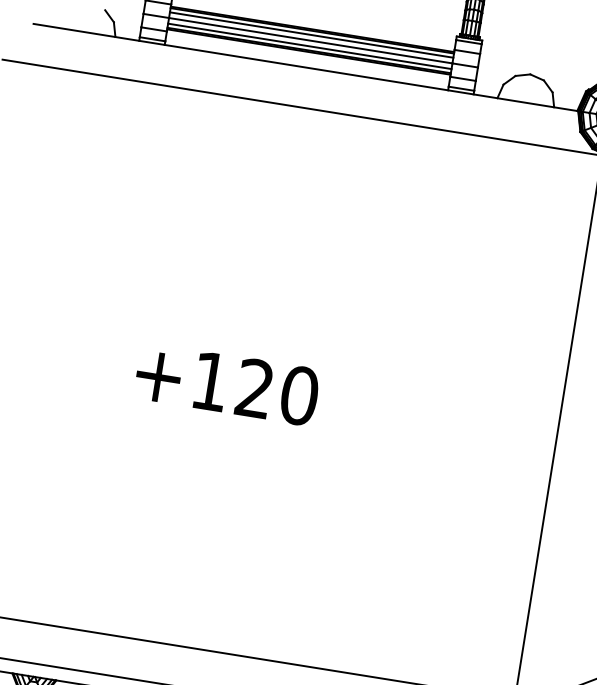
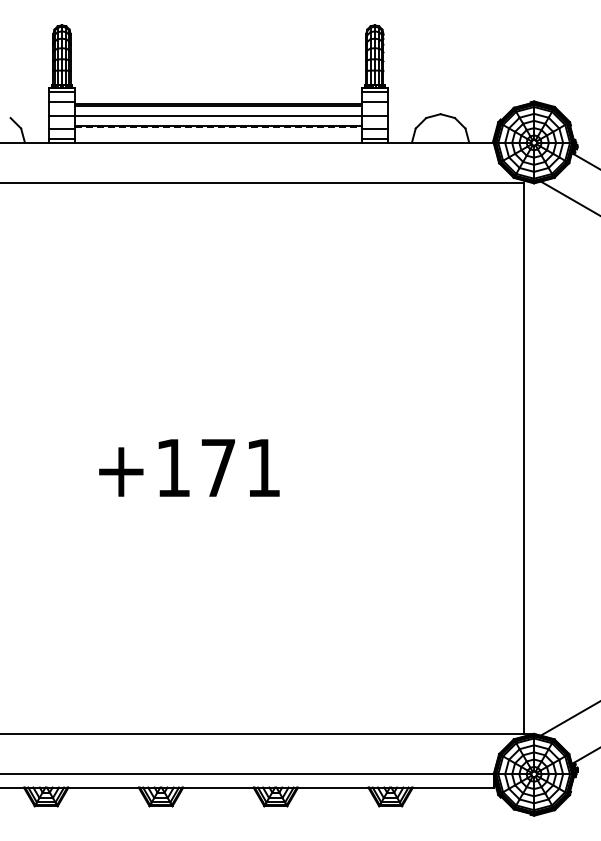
line: (310, 34) -> (217, 109), removed
line: (308, 46) -> (217, 121), removed
line: (308, 52) -> (218, 127), solid -> dashed
text: (277, 391) -> (241, 467), +120 -> +171

